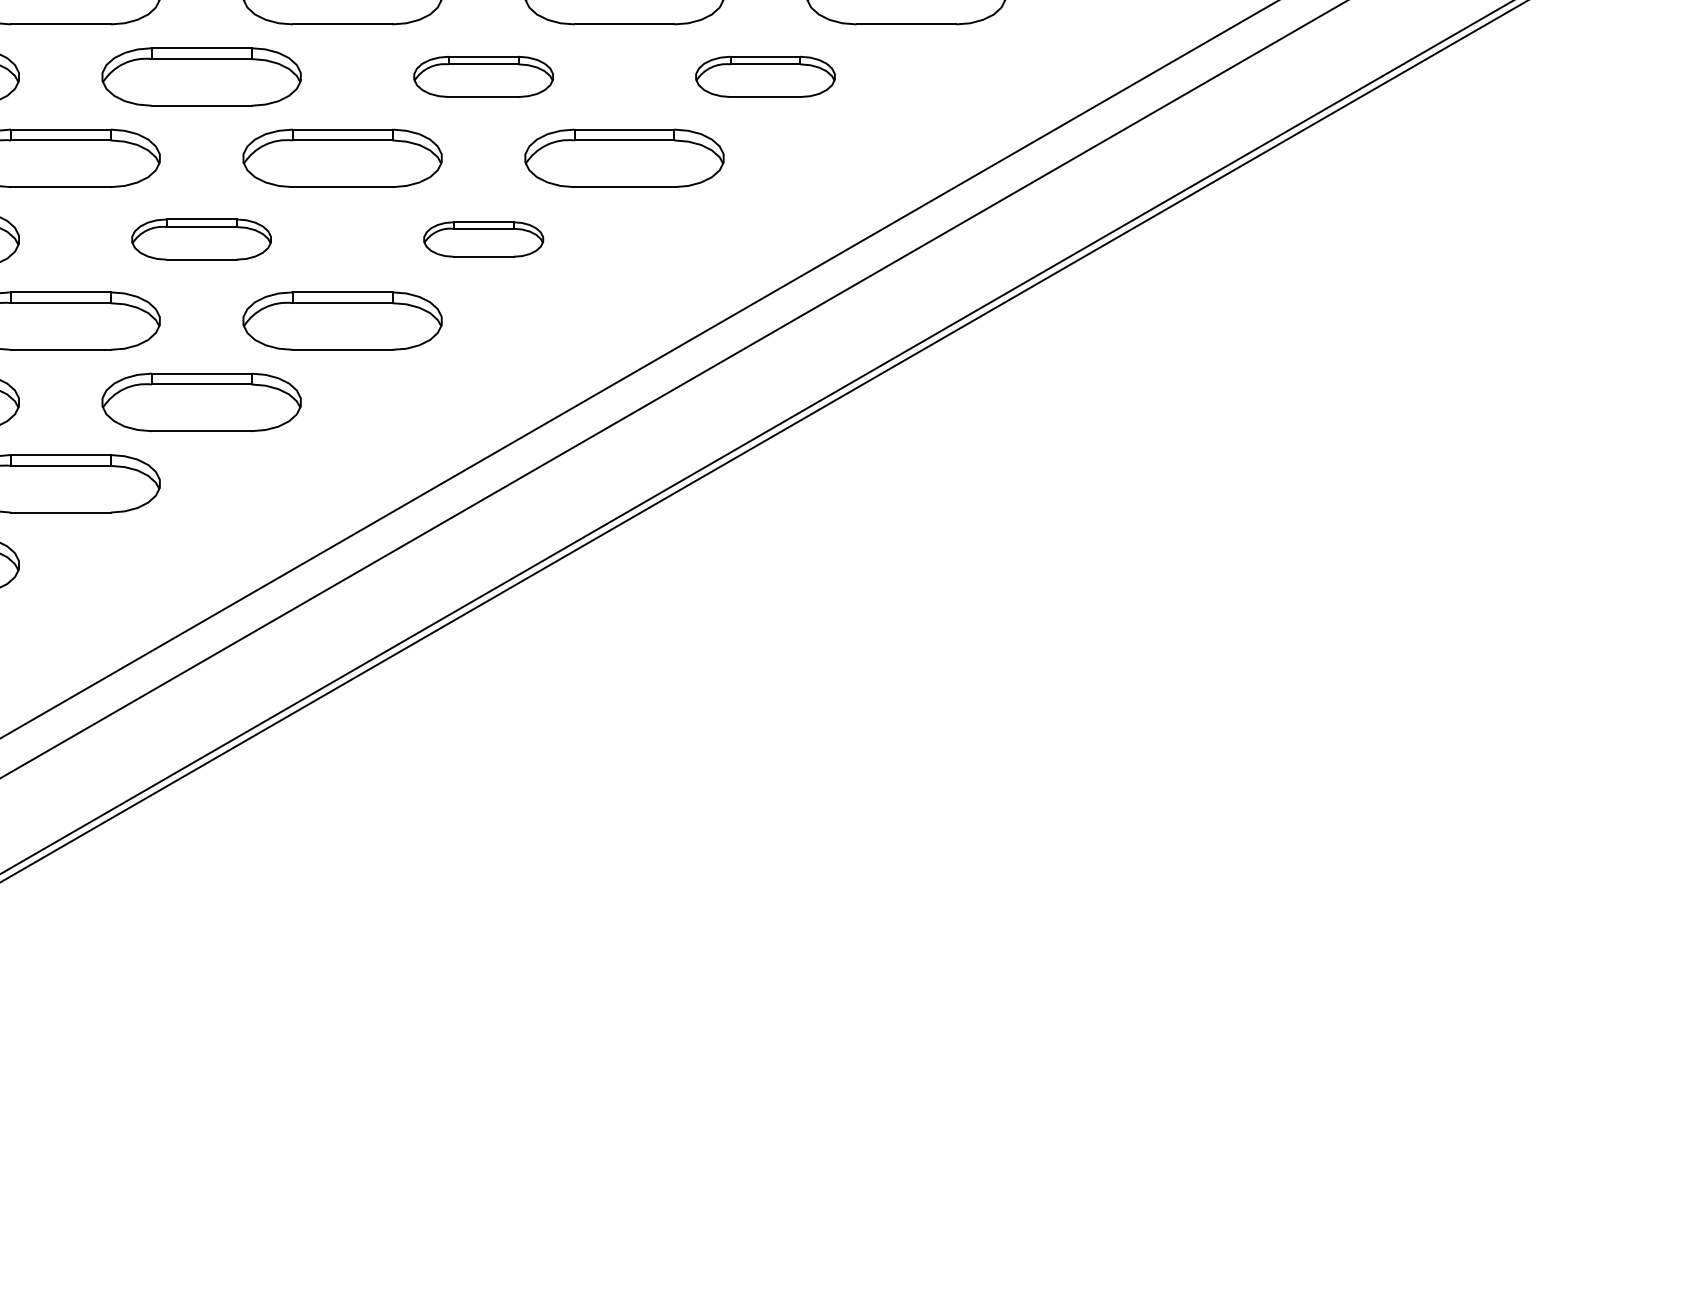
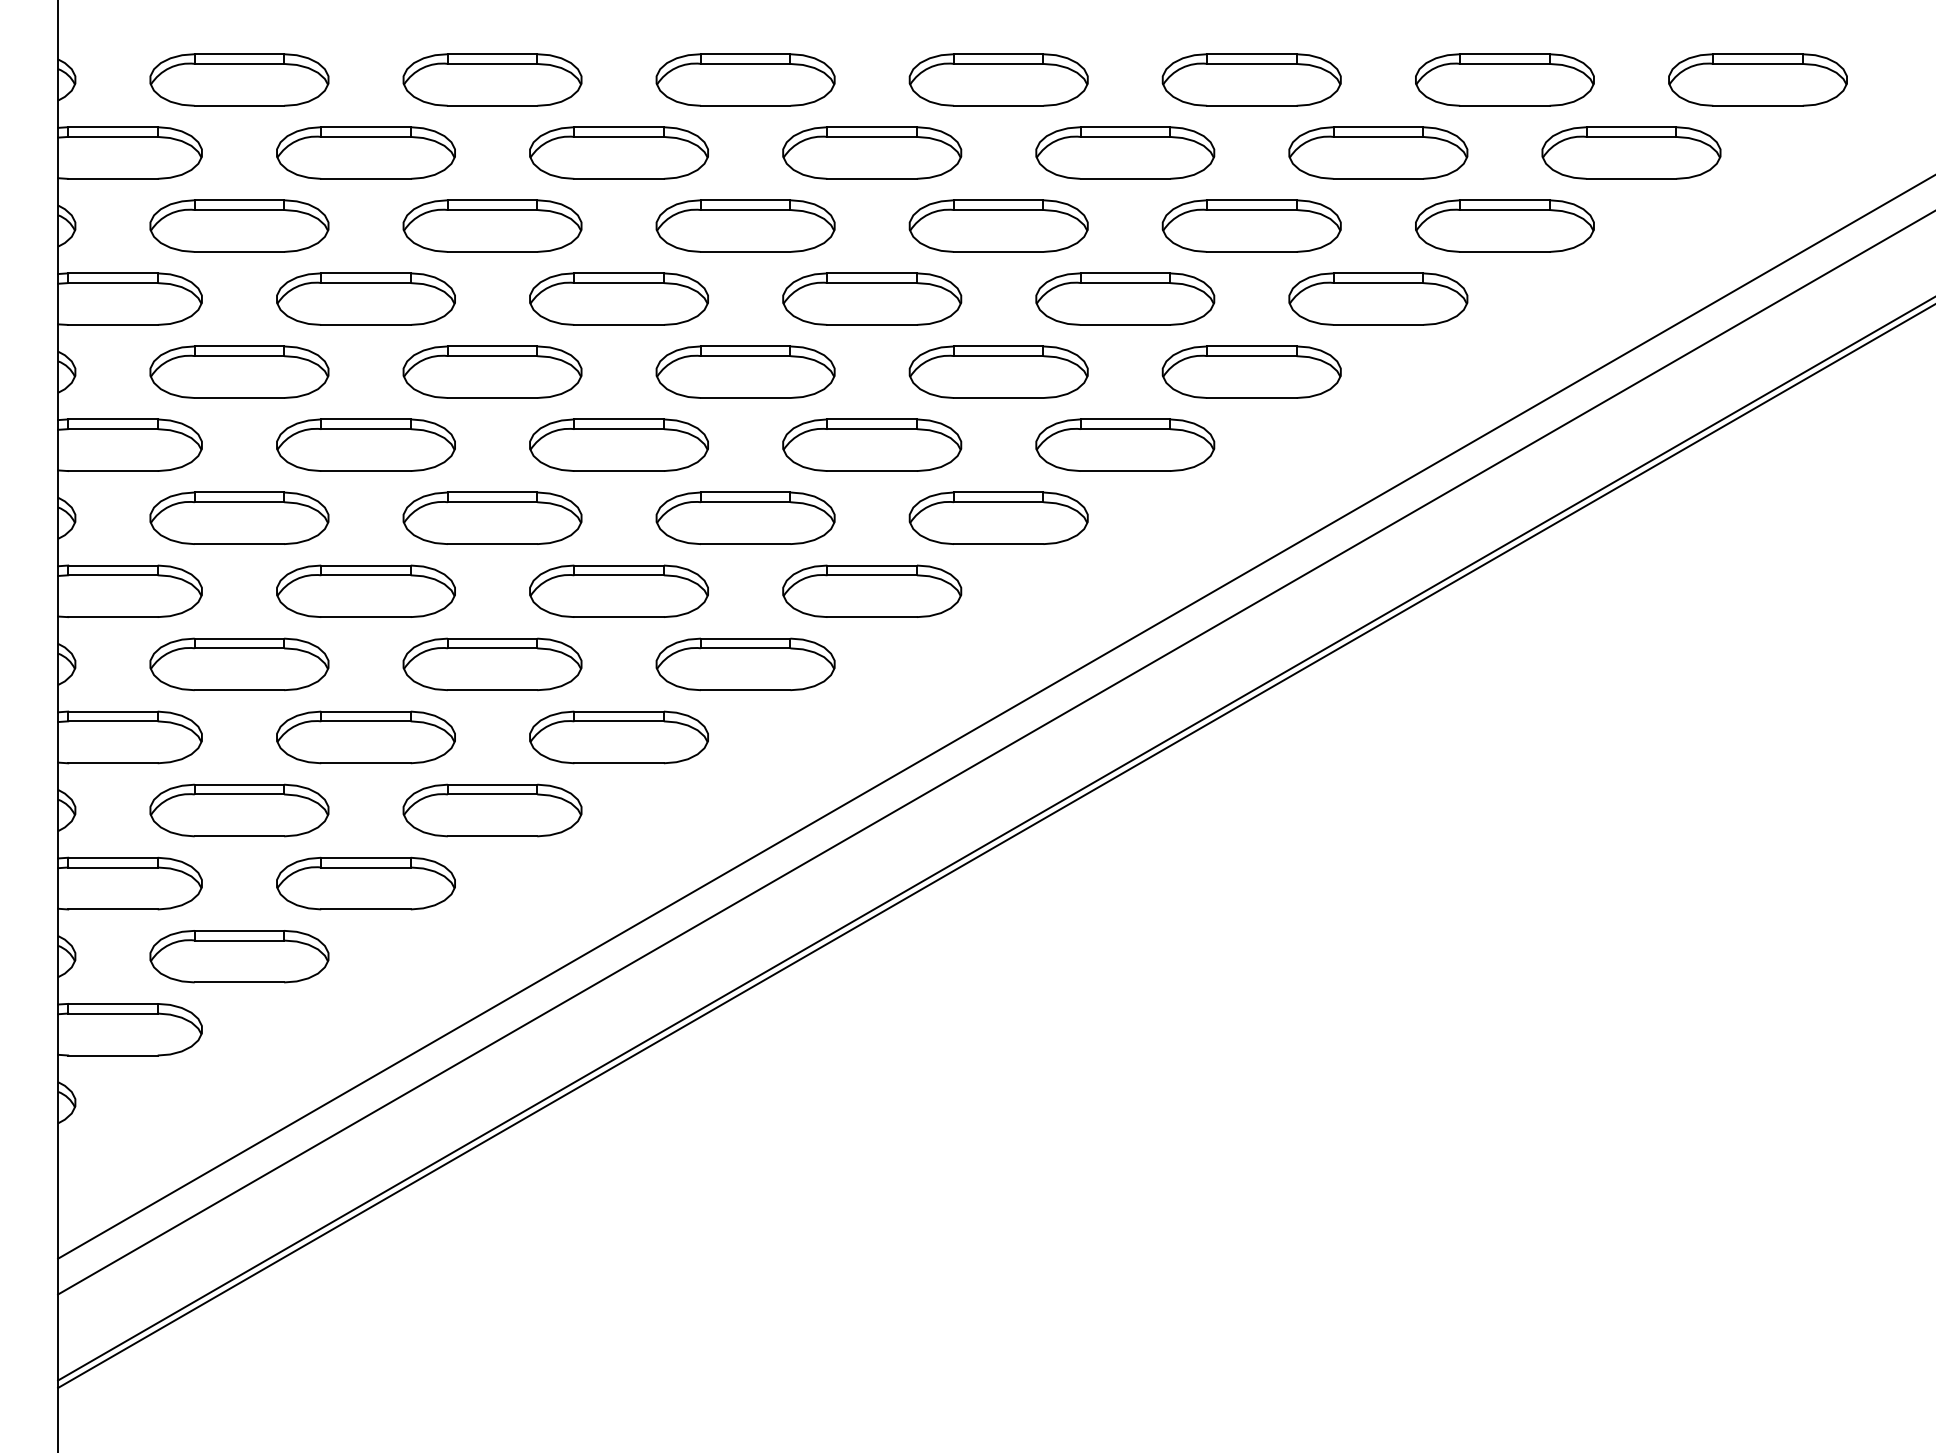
part: (483, 76) -> (872, 444), size x1.43
part: (765, 76) -> (1125, 444), size x1.43
part: (201, 238) -> (618, 590), size x1.43
part: (483, 238) -> (872, 590), size x1.67

